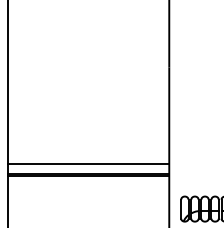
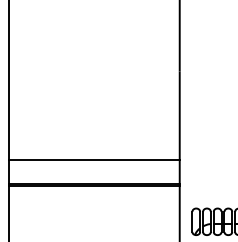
line: (87, 164) -> (93, 159), moved

